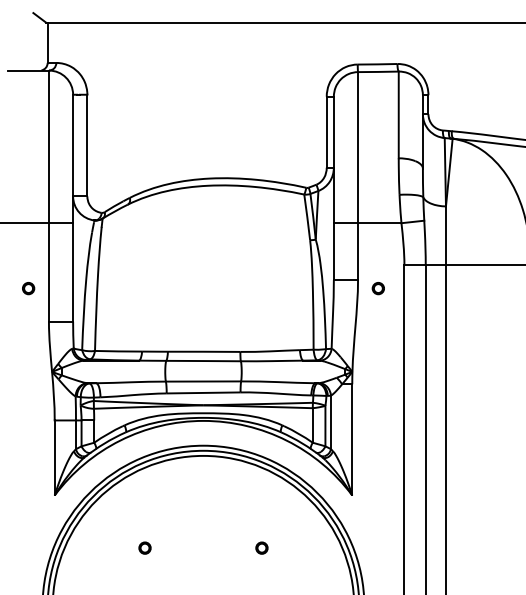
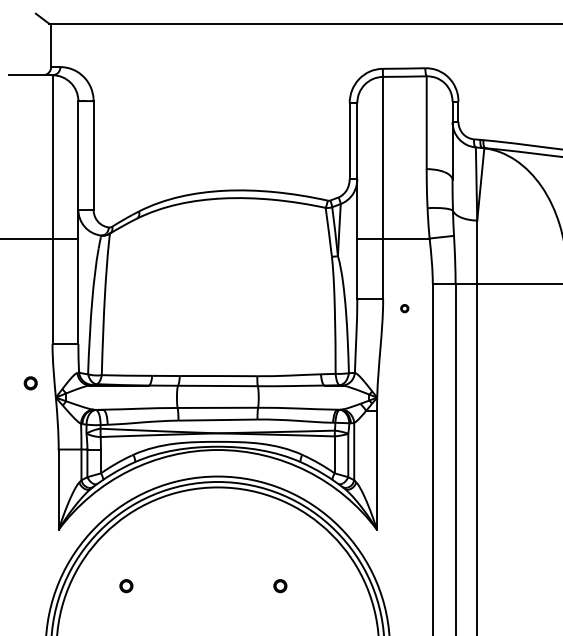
part: (28, 288) -> (30, 383), moved
part: (377, 288) -> (403, 308), size x0.6
circle: (144, 547) -> (125, 585), moved

